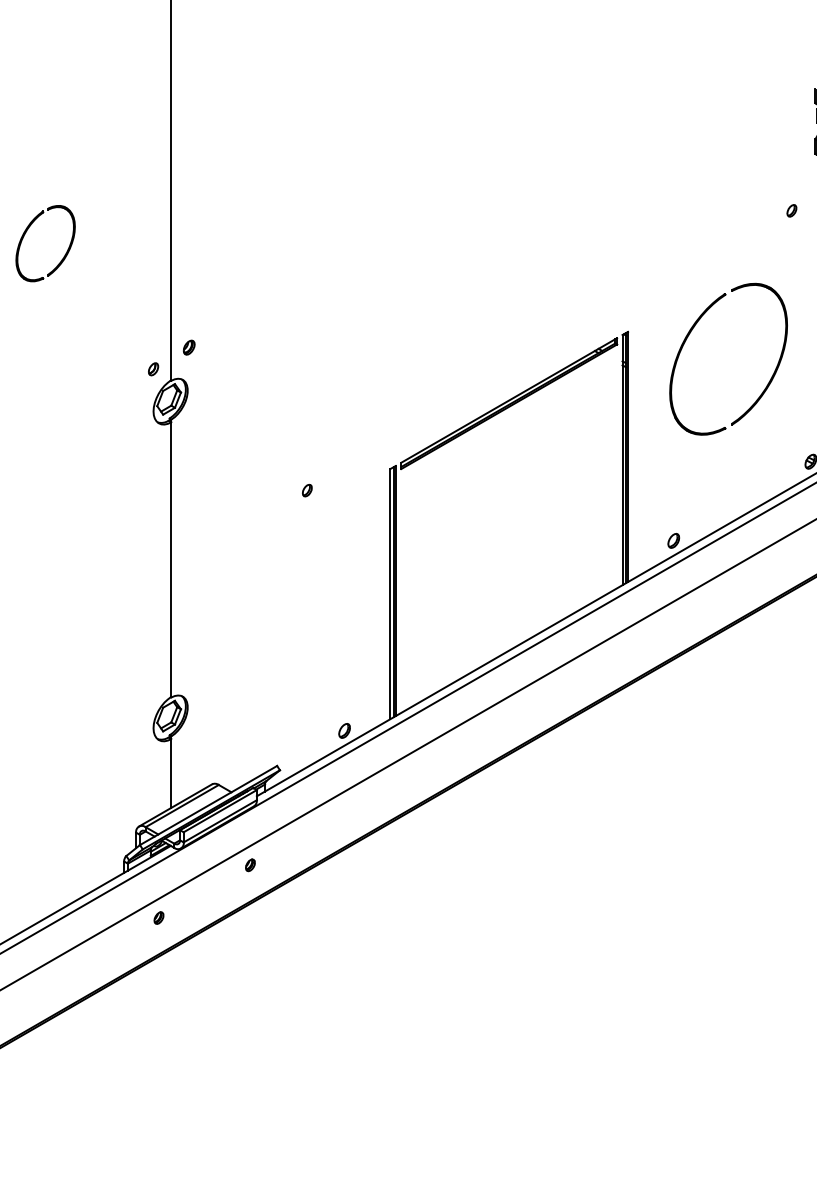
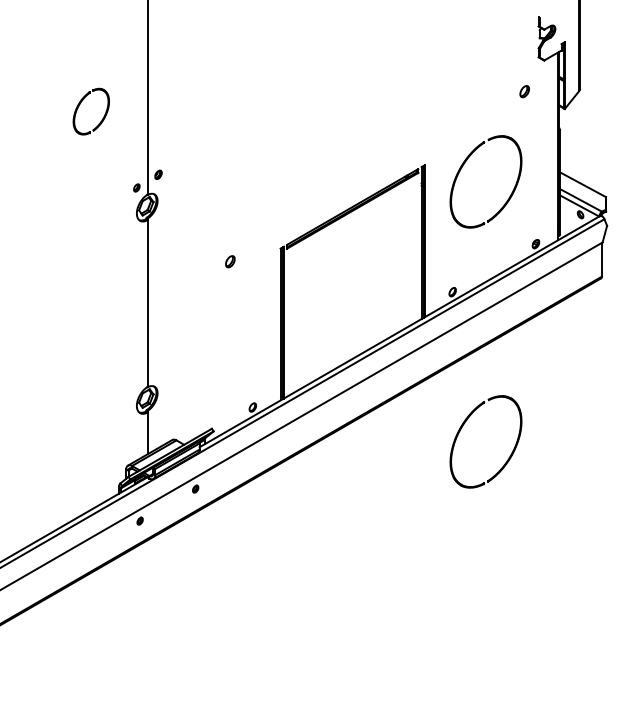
part: (790, 210) -> (523, 91), size x1.6
part: (26, 235) -> (79, 106), moved
part: (306, 490) -> (229, 261), size x1.6
part: (691, 762) -> (463, 426), added

